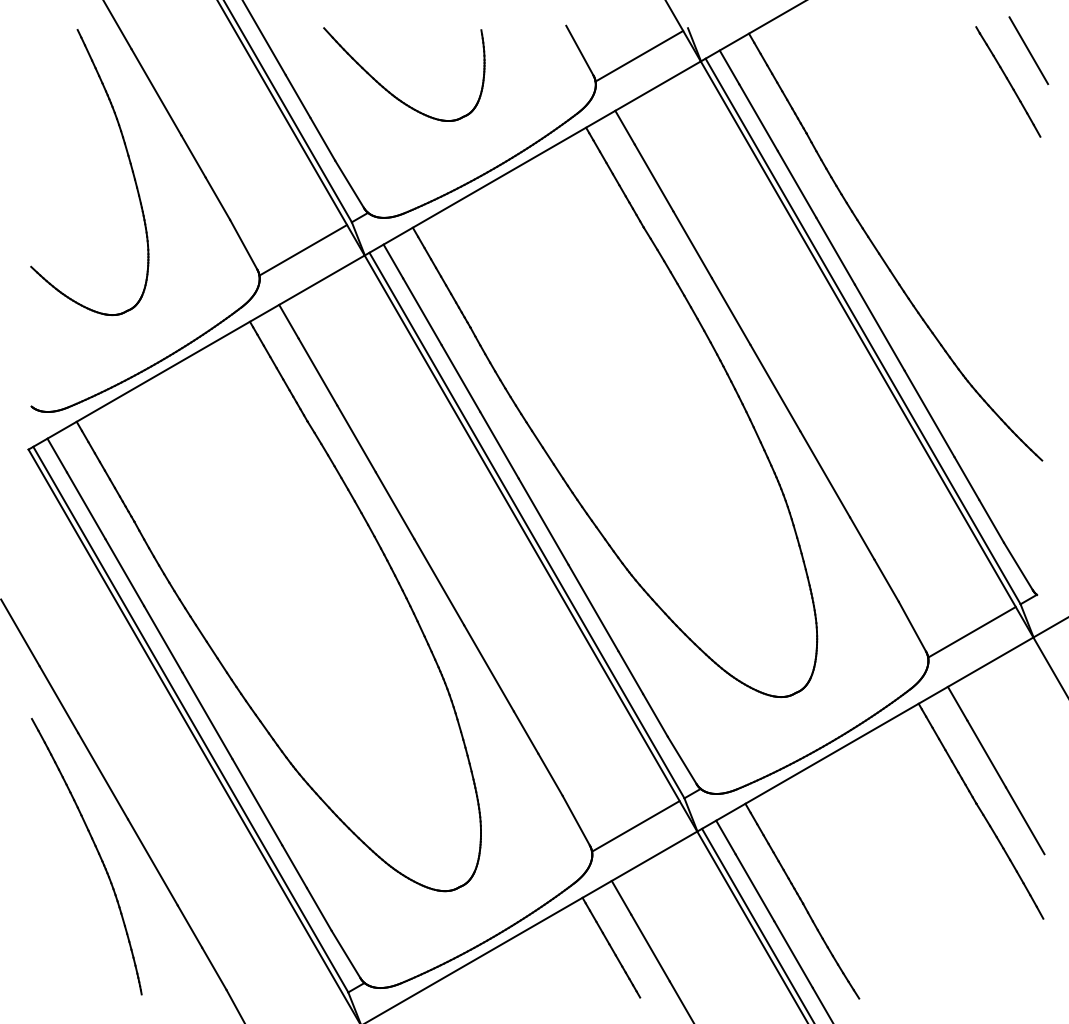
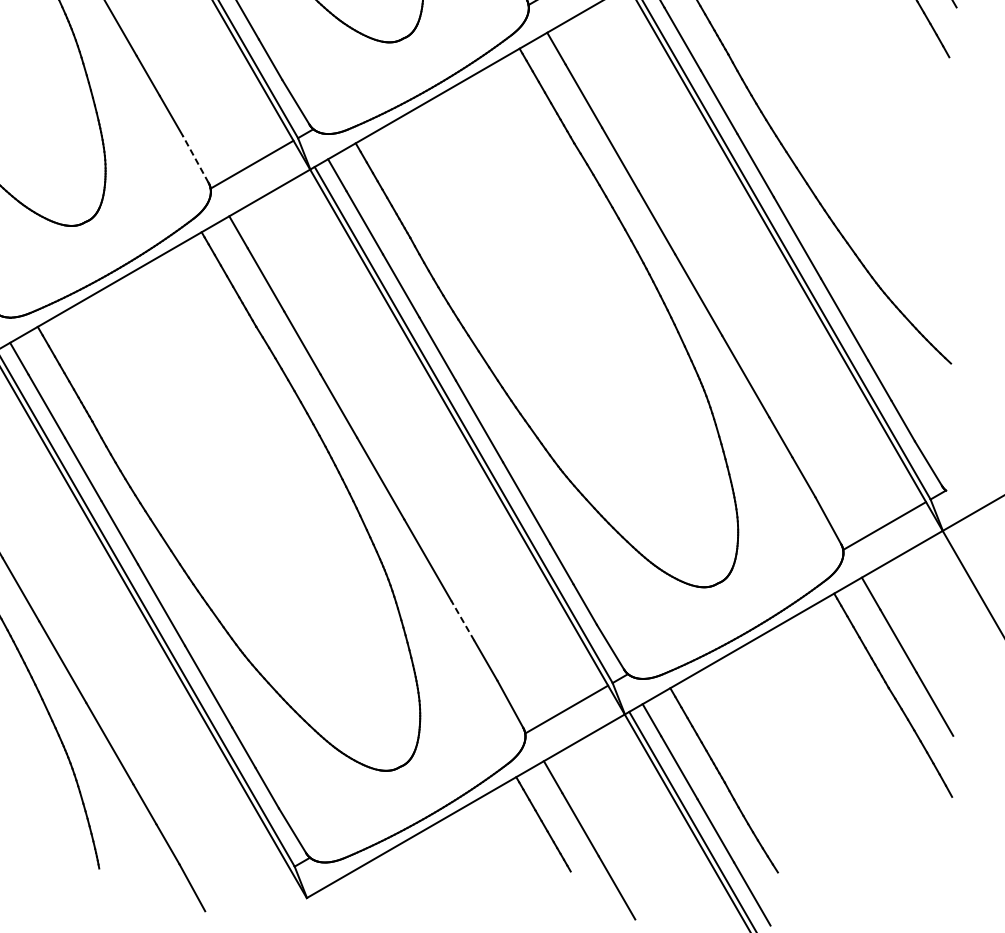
line: (243, 244) -> (195, 159), solid -> dashed
line: (525, 732) -> (462, 620), solid -> dashed

